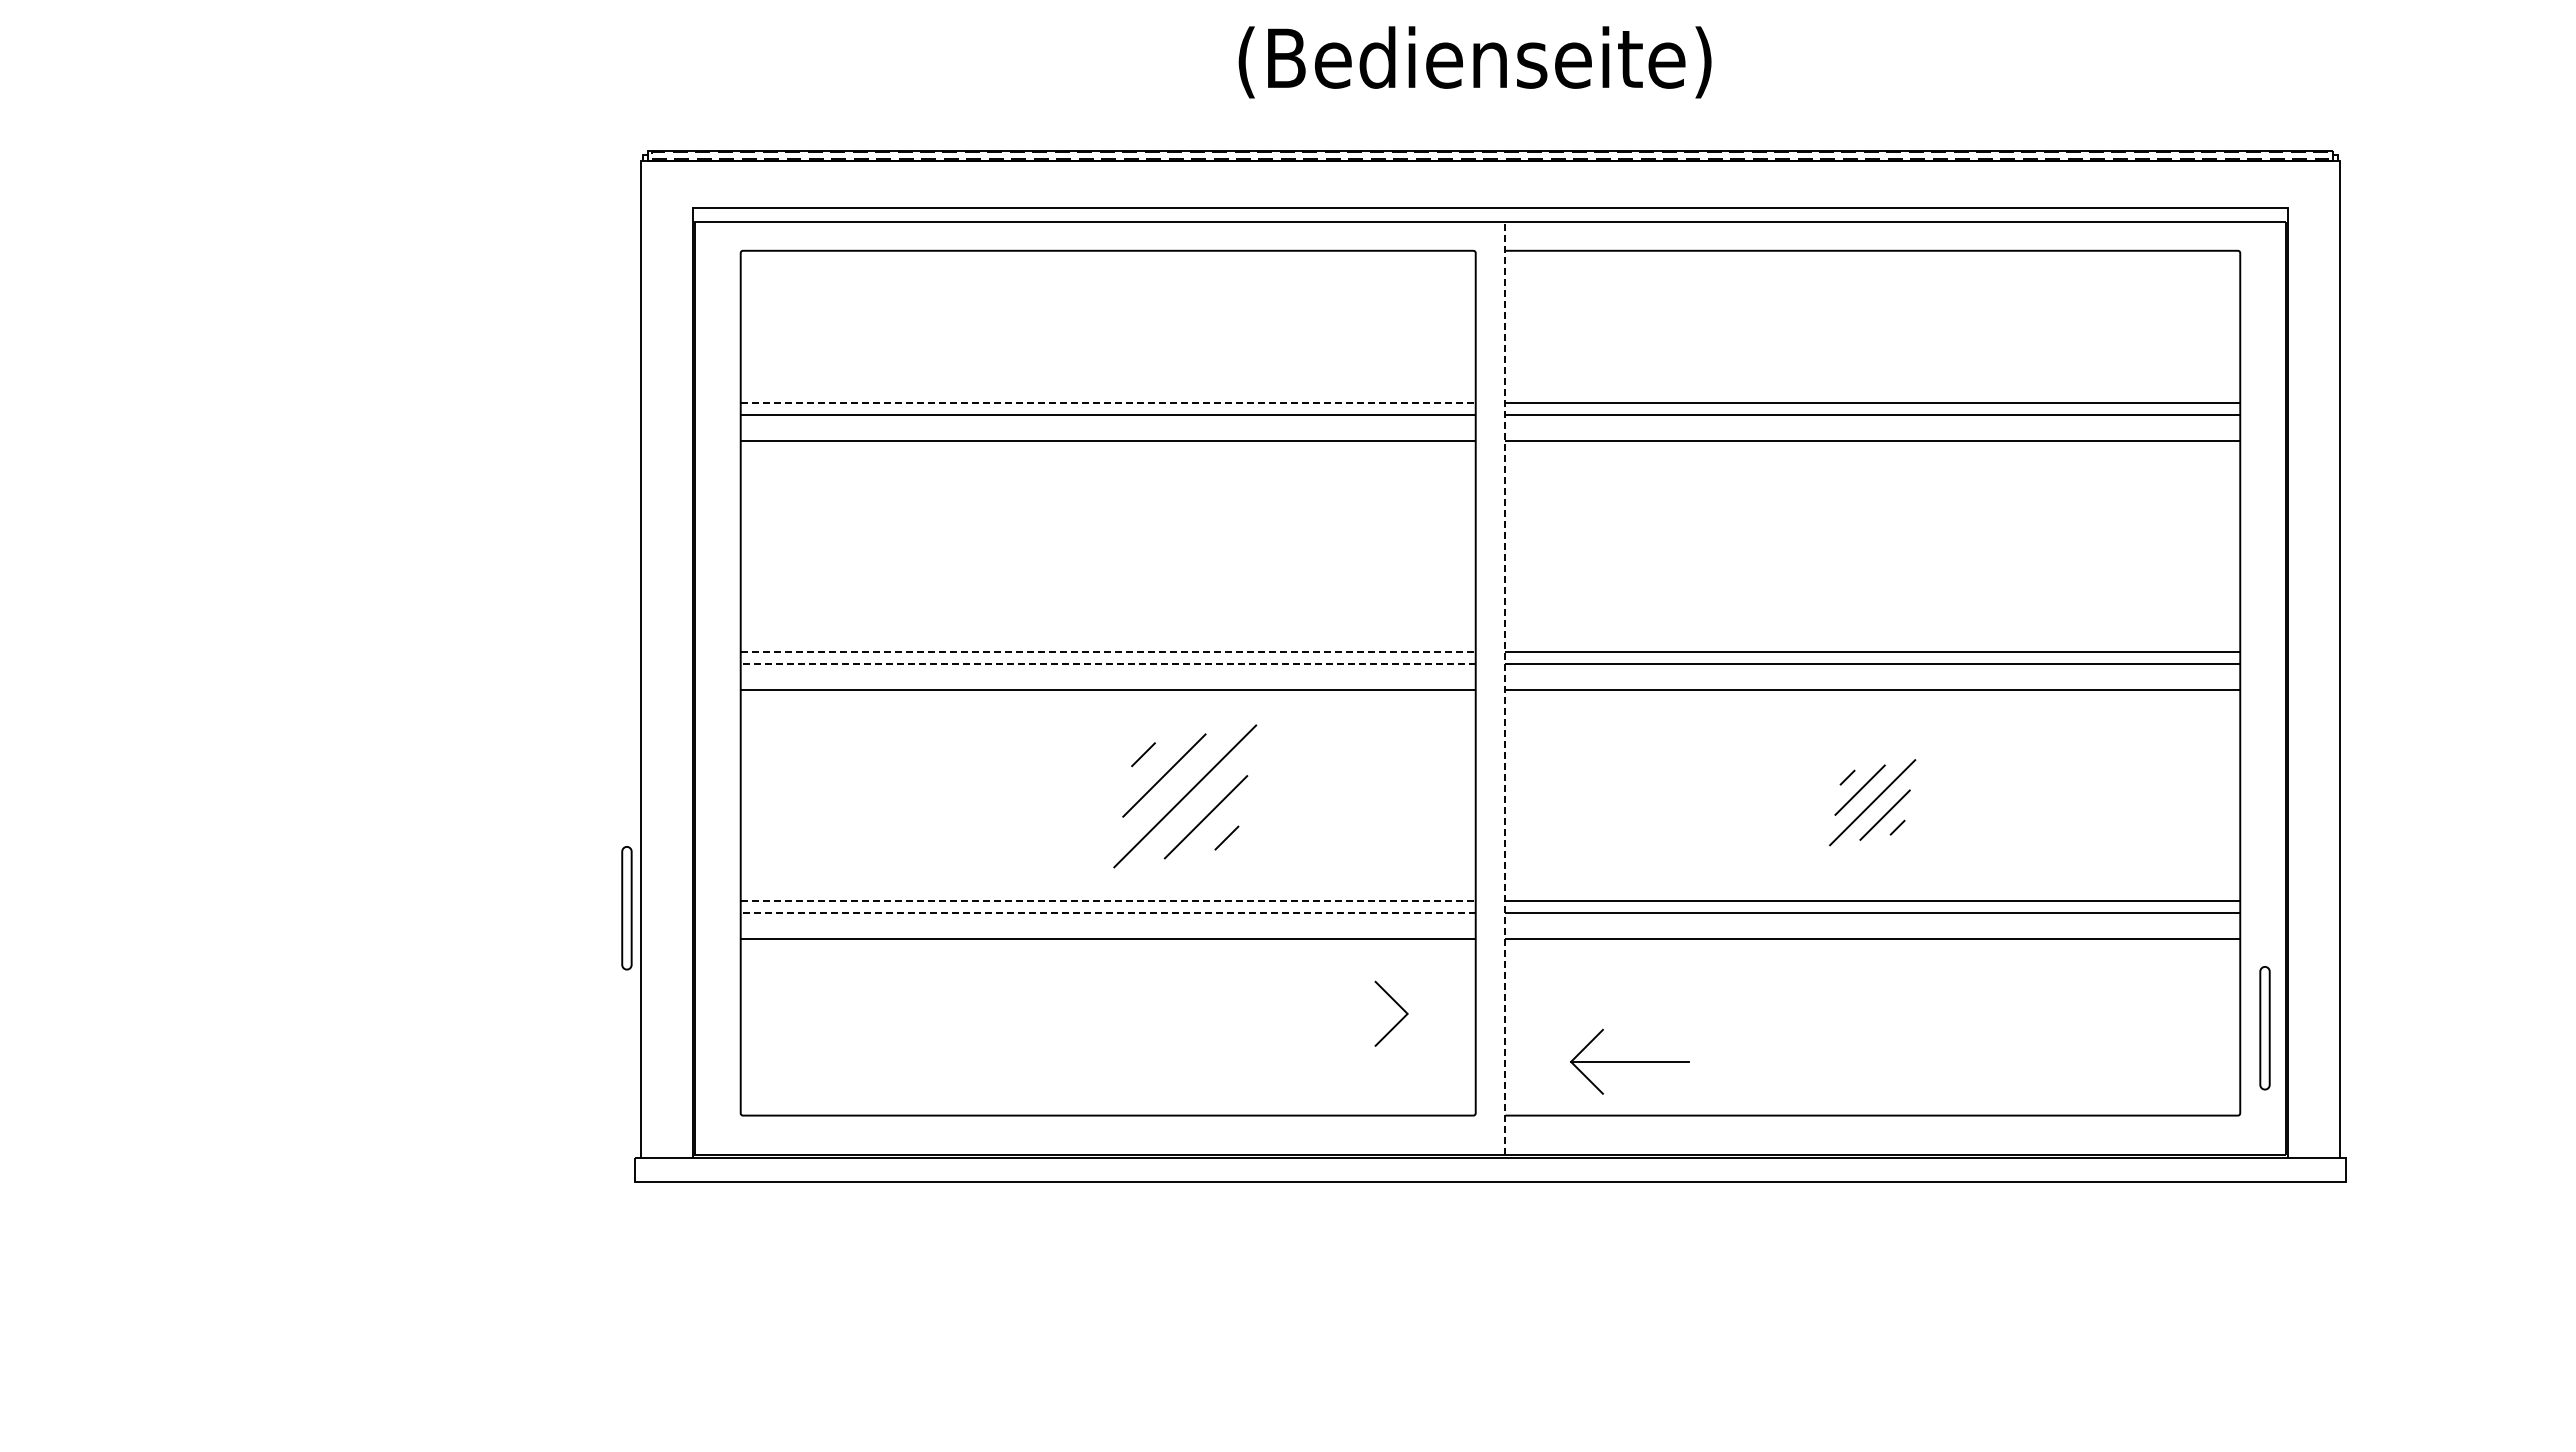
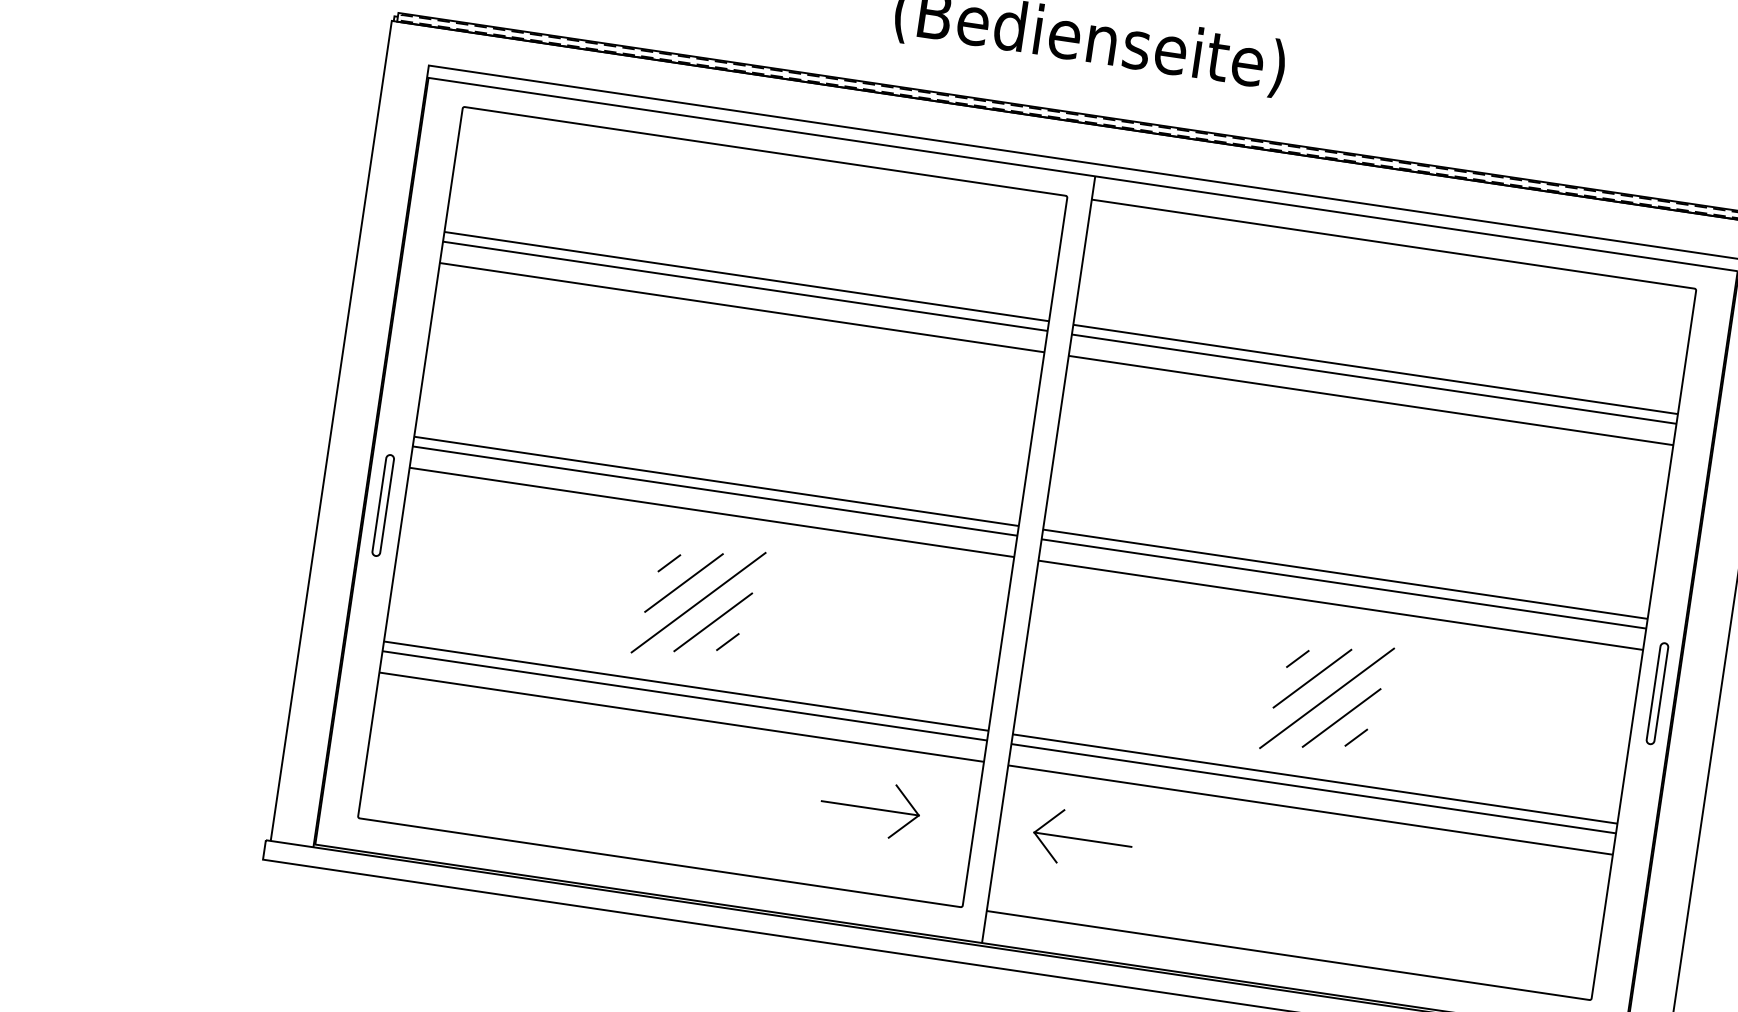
line: (1108, 403) -> (746, 277), dashed -> solid
line: (1108, 651) -> (716, 481), dashed -> solid
line: (1108, 663) -> (715, 490), dashed -> solid
line: (1505, 688) -> (1038, 559), dashed -> solid
part: (1185, 796) -> (698, 602), moved
part: (1872, 802) -> (1326, 698), size x1.67
line: (1108, 900) -> (686, 685), dashed -> solid
part: (626, 908) -> (382, 505), moved
line: (1108, 912) -> (685, 695), dashed -> solid
line: (1348, 1013) -> (870, 807), added
part: (2264, 1028) -> (1657, 693), moved
part: (1629, 1061) -> (1082, 839), moved

